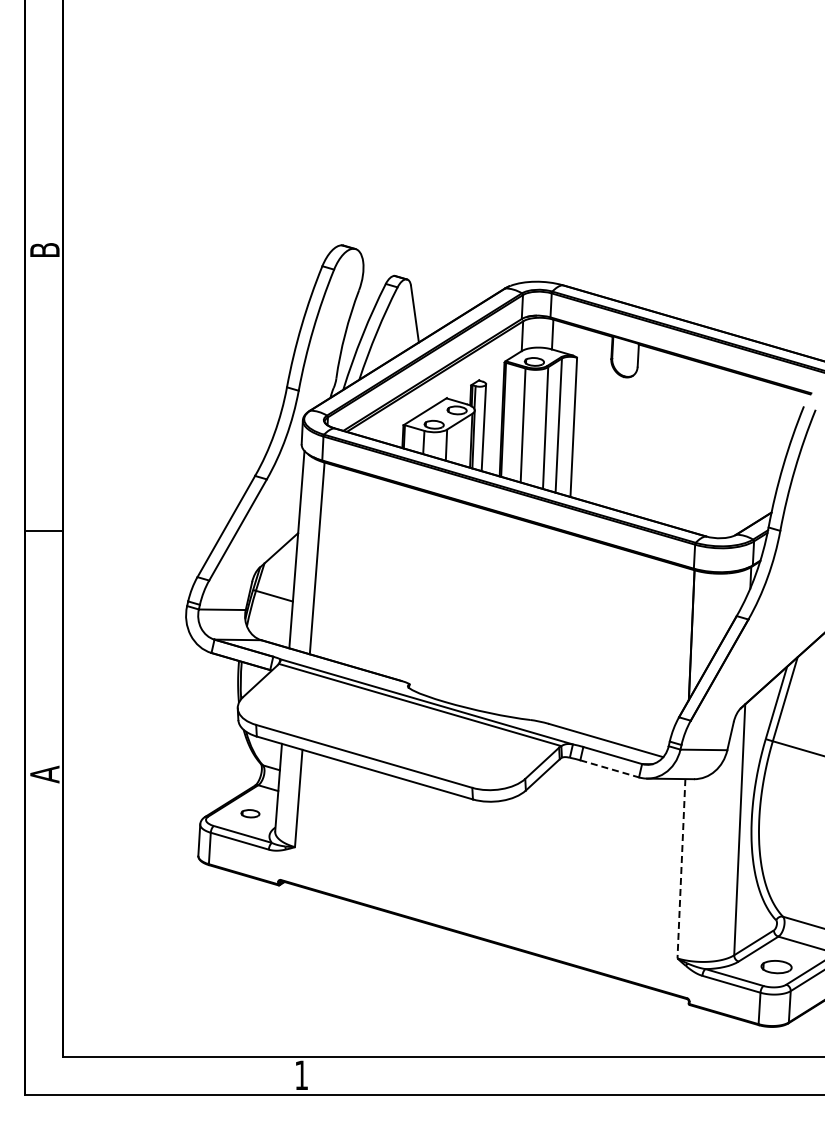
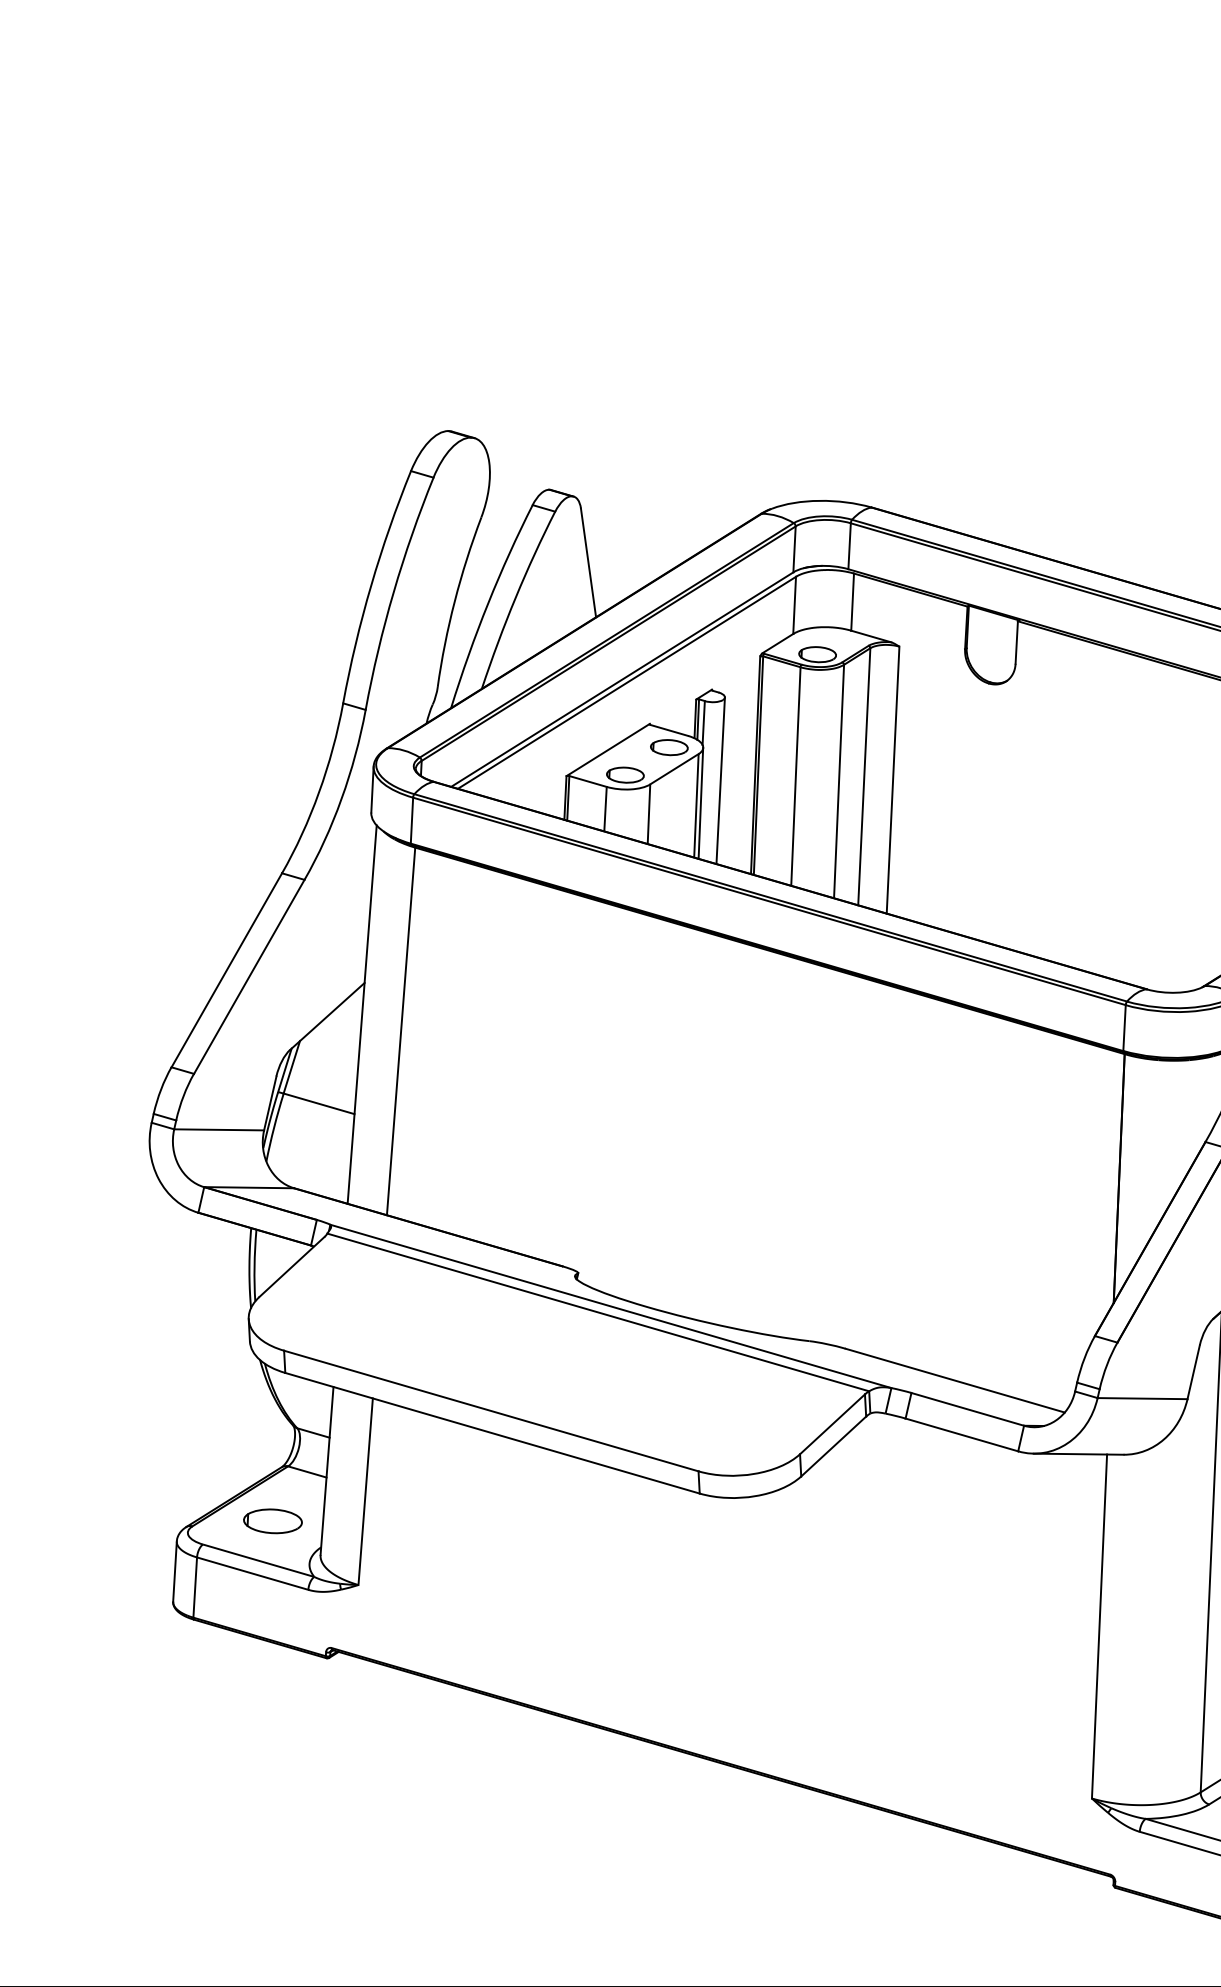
line: (609, 768) -> (961, 1434), dashed -> solid
part: (250, 813) -> (273, 1520), size x1.67
line: (681, 868) -> (1099, 1625), dashed -> solid

